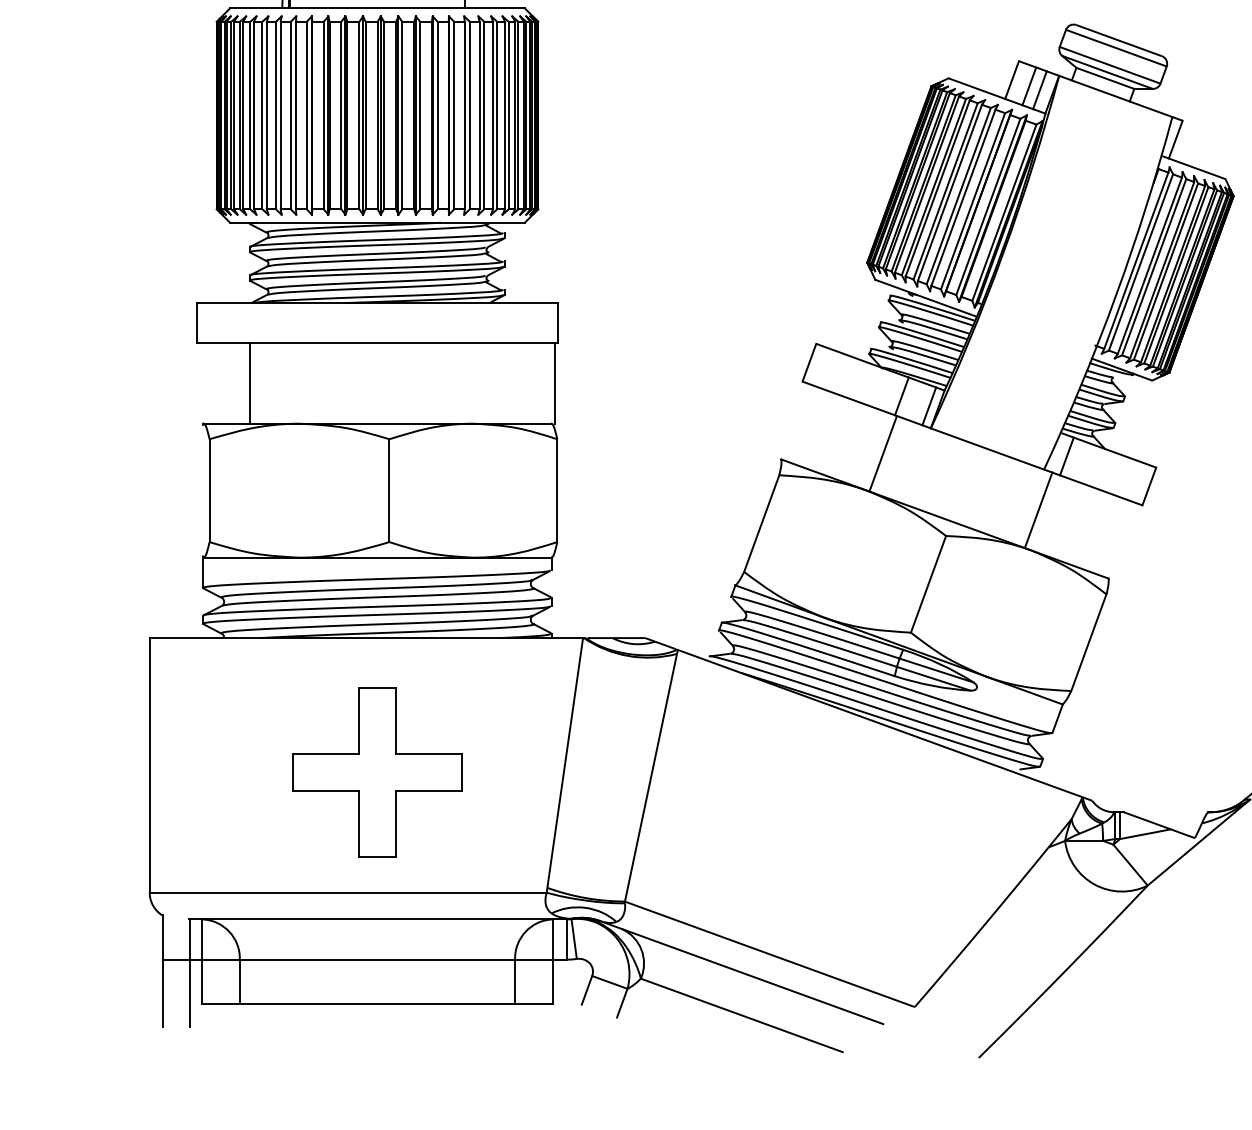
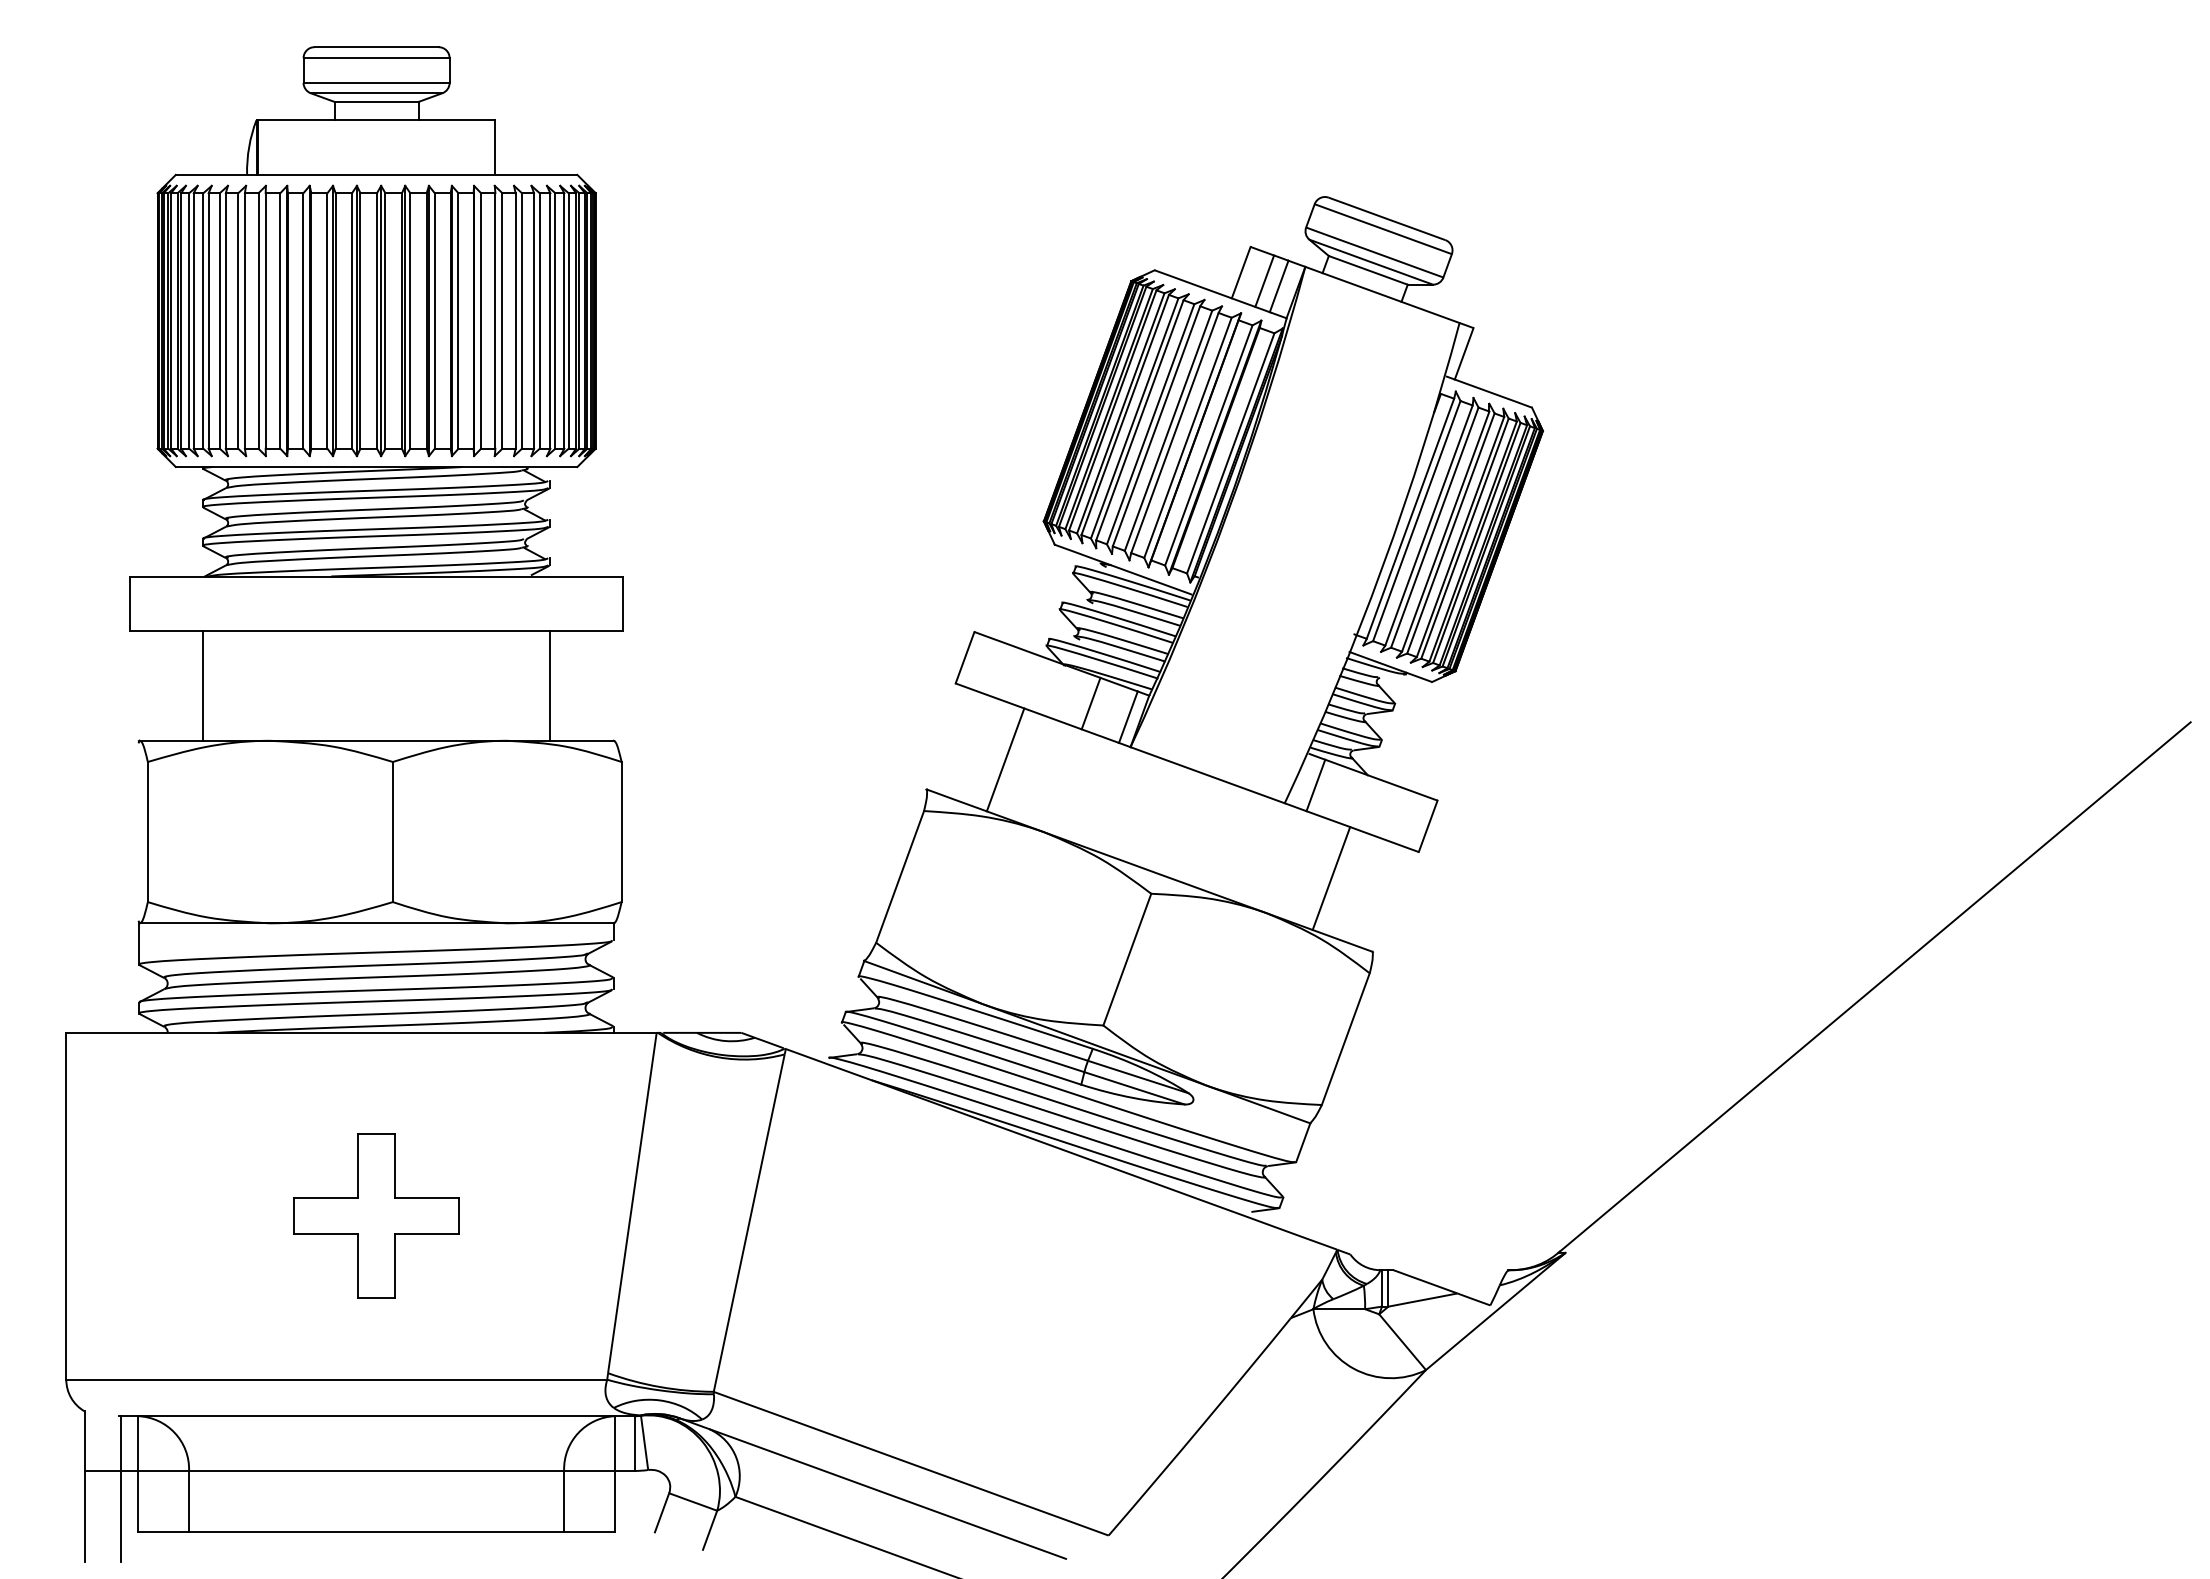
line: (555, 383) -> (550, 685), moved
line: (883, 453) -> (1005, 759), moved
line: (1038, 510) -> (1331, 878), moved
part: (377, 772) -> (376, 1215), size x0.71

